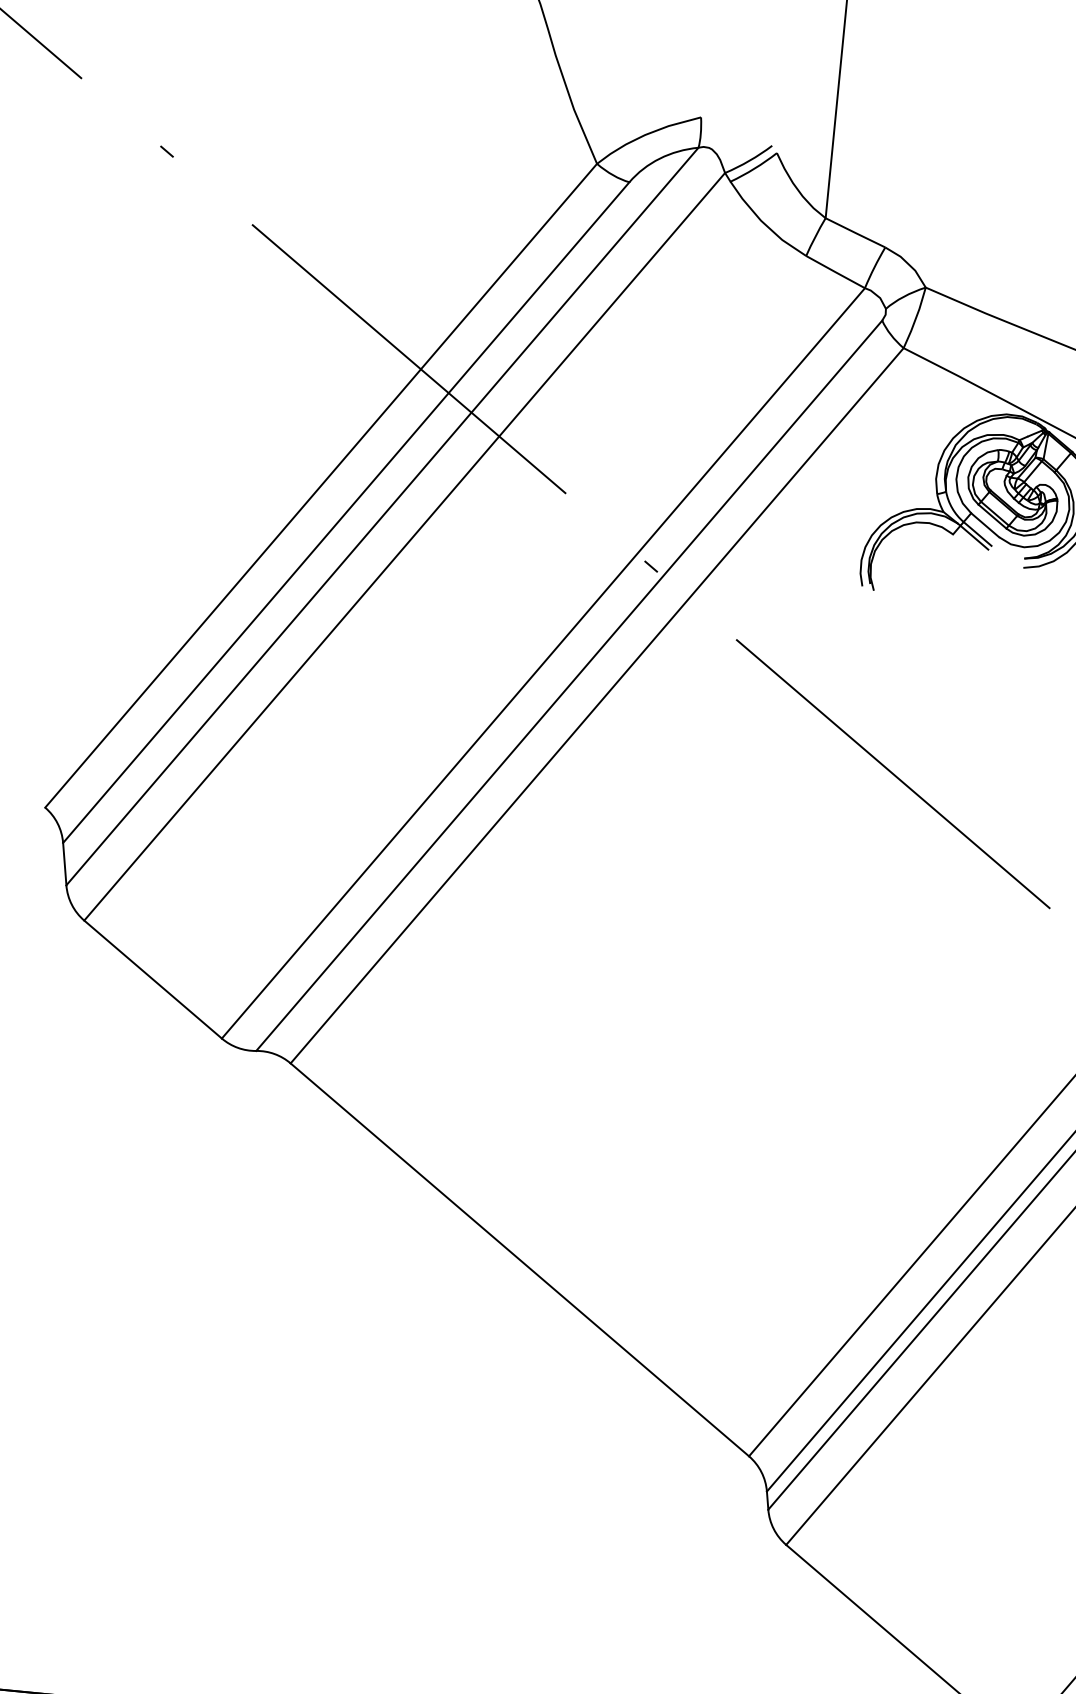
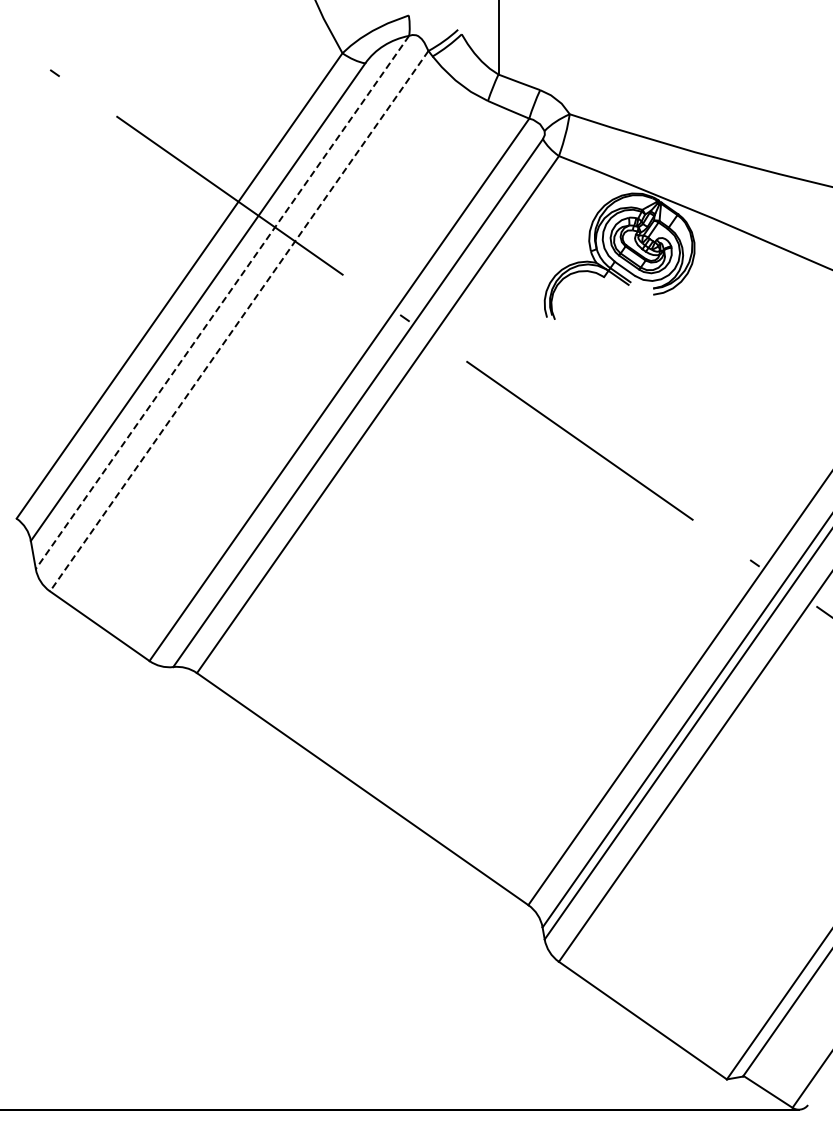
line: (382, 516) -> (222, 302), solid -> dashed
line: (404, 547) -> (239, 321), solid -> dashed

